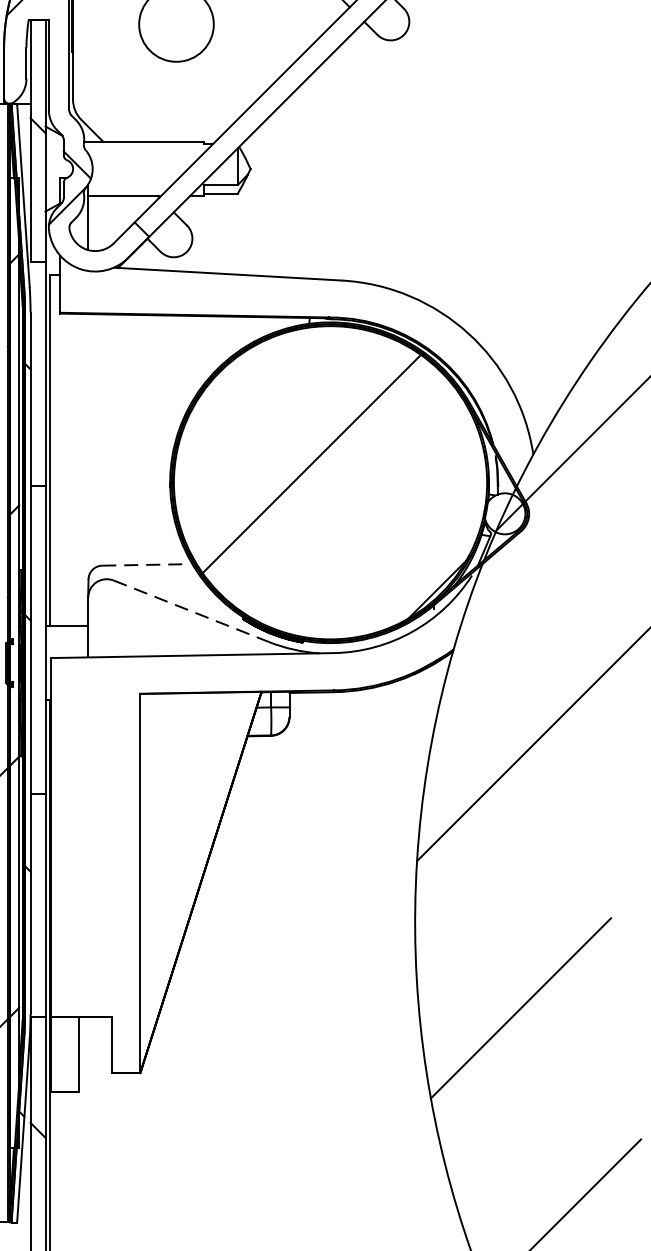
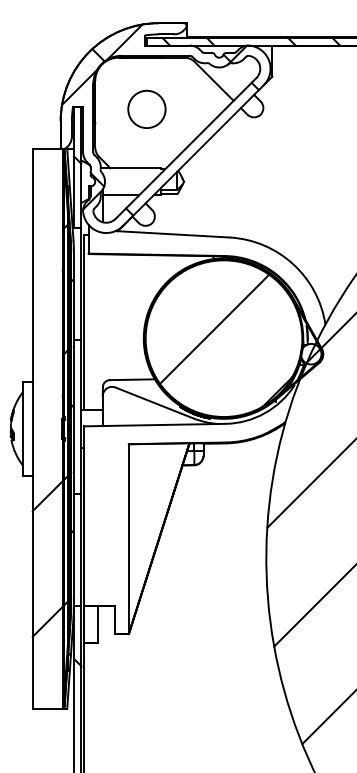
line: (145, 564) -> (131, 379), dashed -> solid
line: (191, 610) -> (154, 402), dashed -> solid

